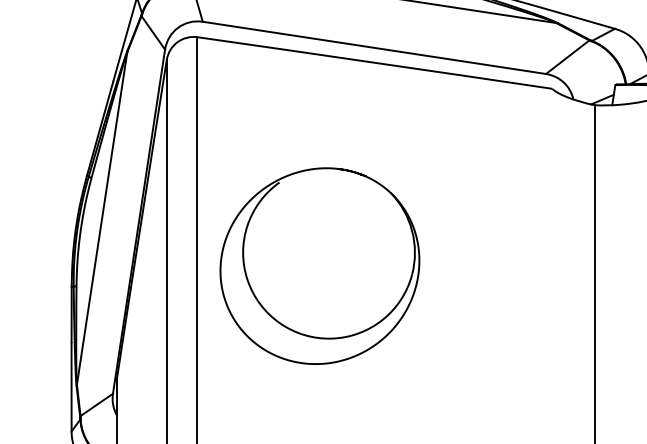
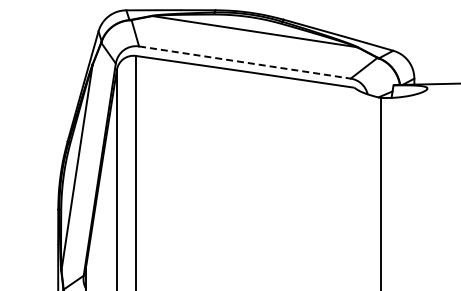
line: (375, 47) -> (245, 62), solid -> dashed
part: (320, 265) -> (211, 196), removed

